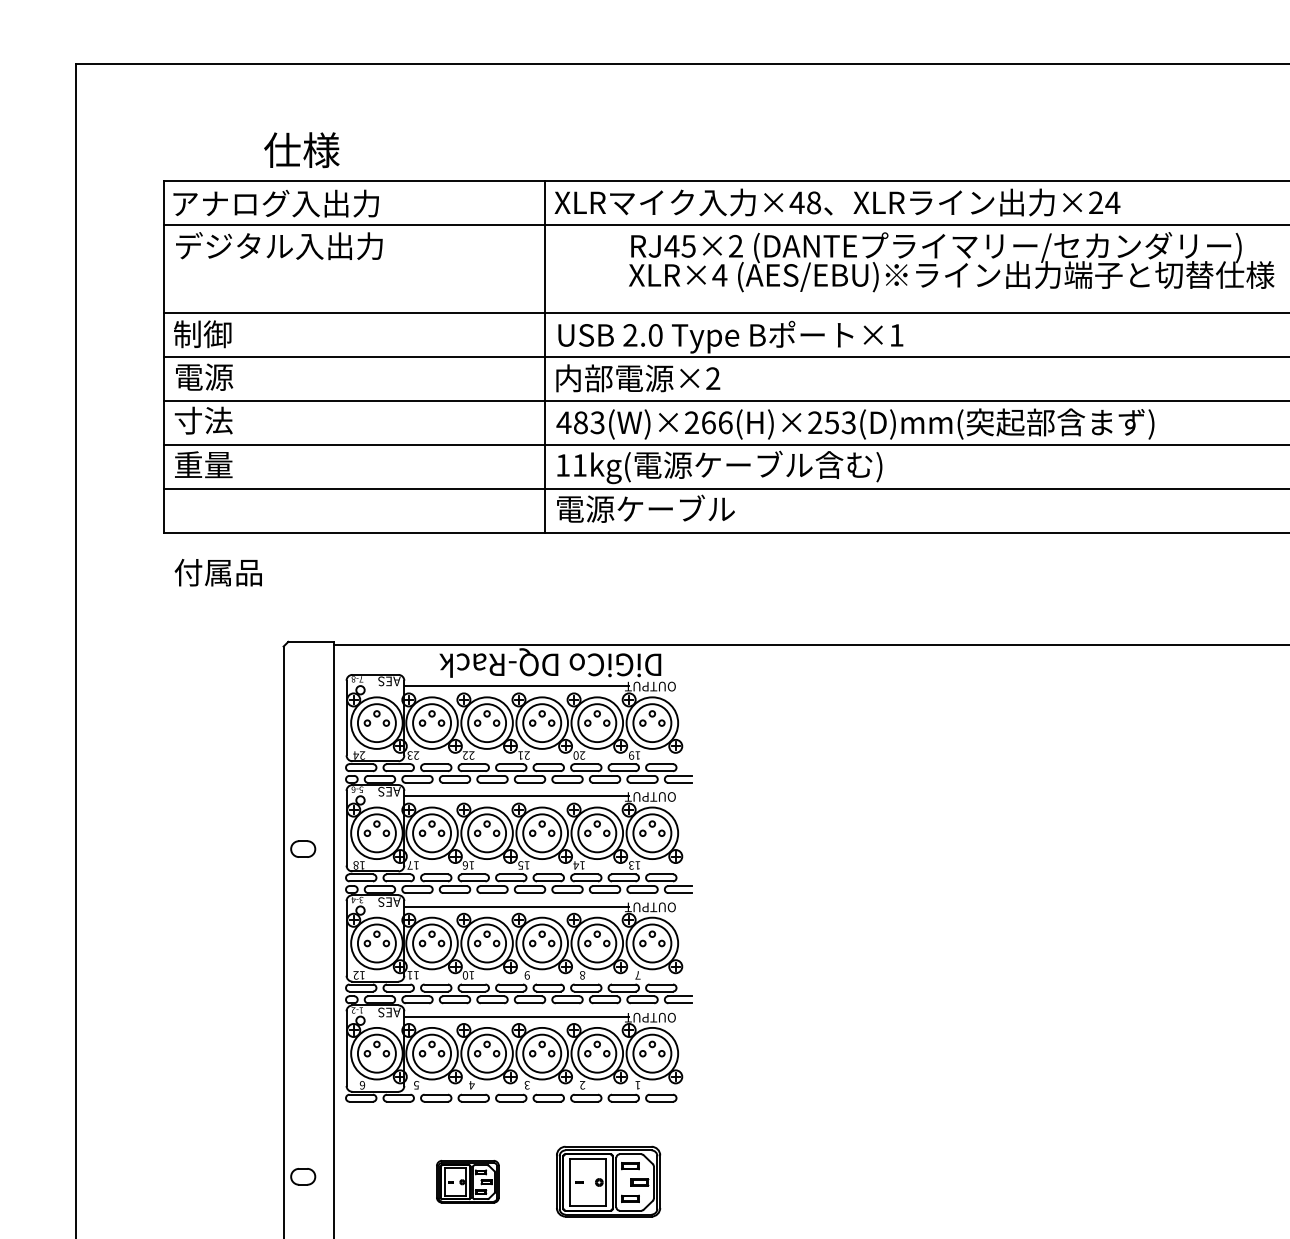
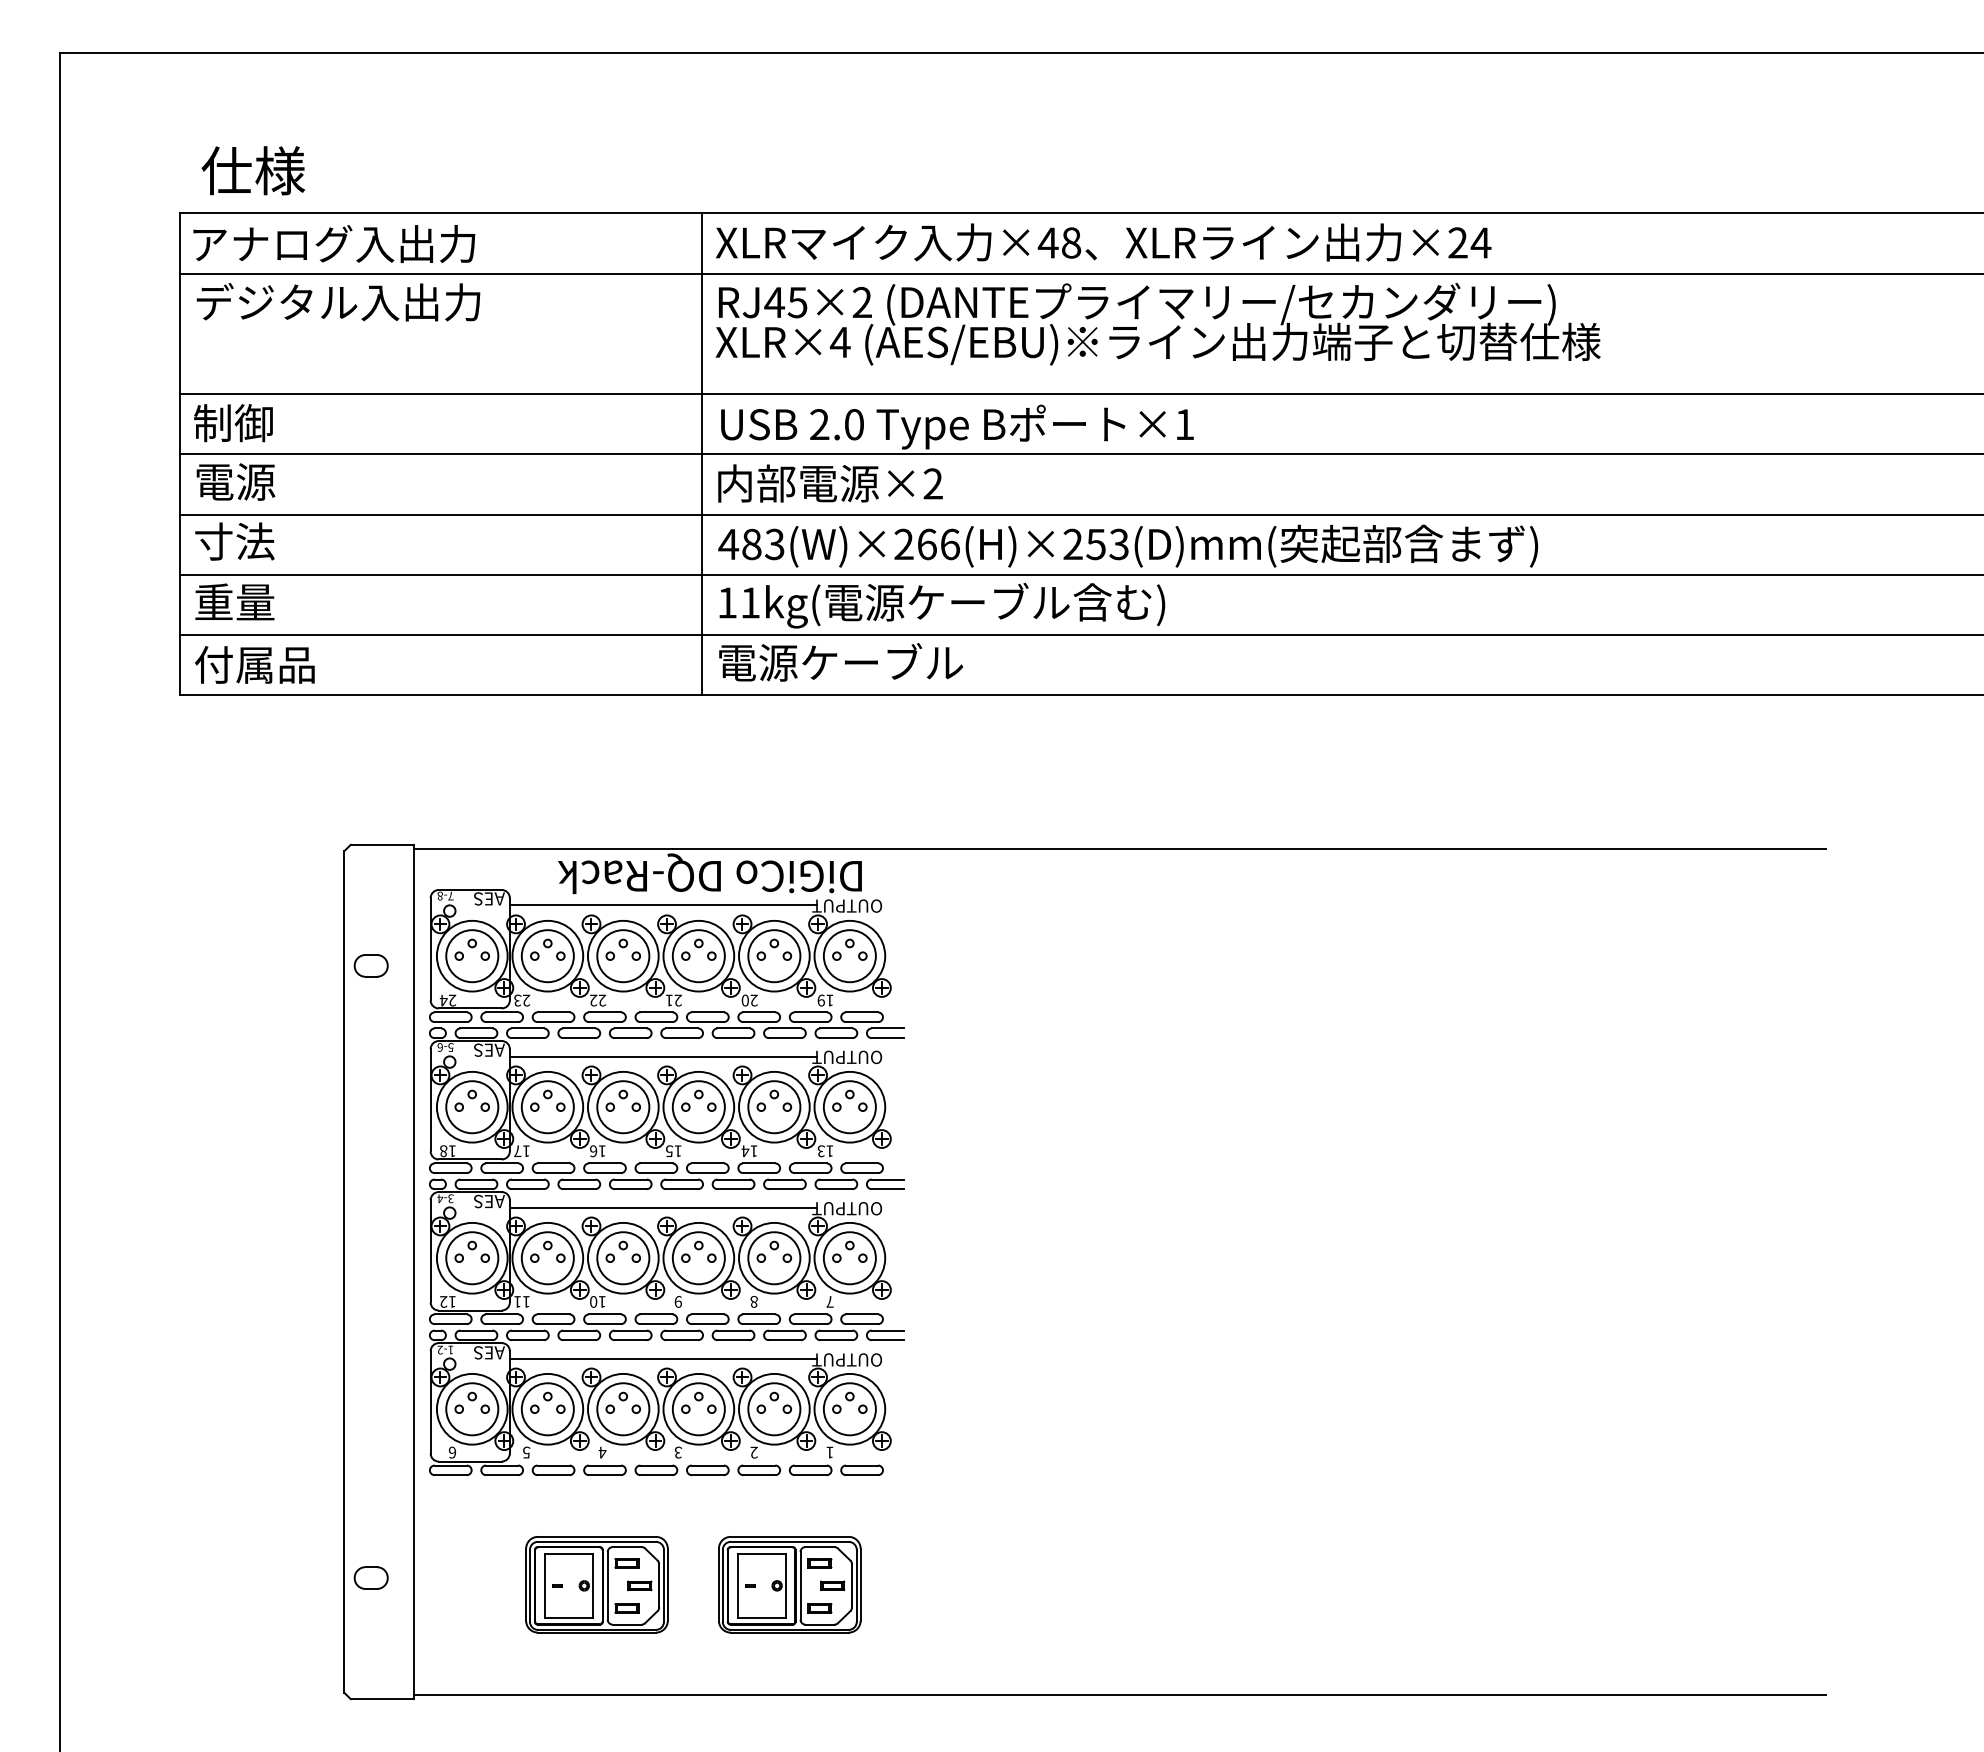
text: (301, 149) -> (253, 170), moved
text: (951, 262) -> (1157, 324), moved
text: (218, 572) -> (254, 664), moved
part: (302, 848) -> (370, 965), moved
part: (467, 1181) -> (596, 1584), size x1.67

